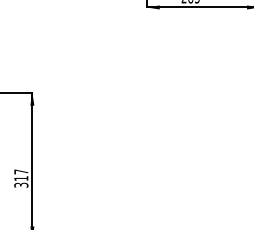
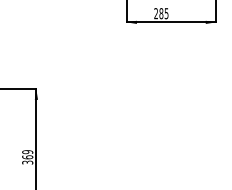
text: (21, 174) -> (27, 154), 317 -> 369

